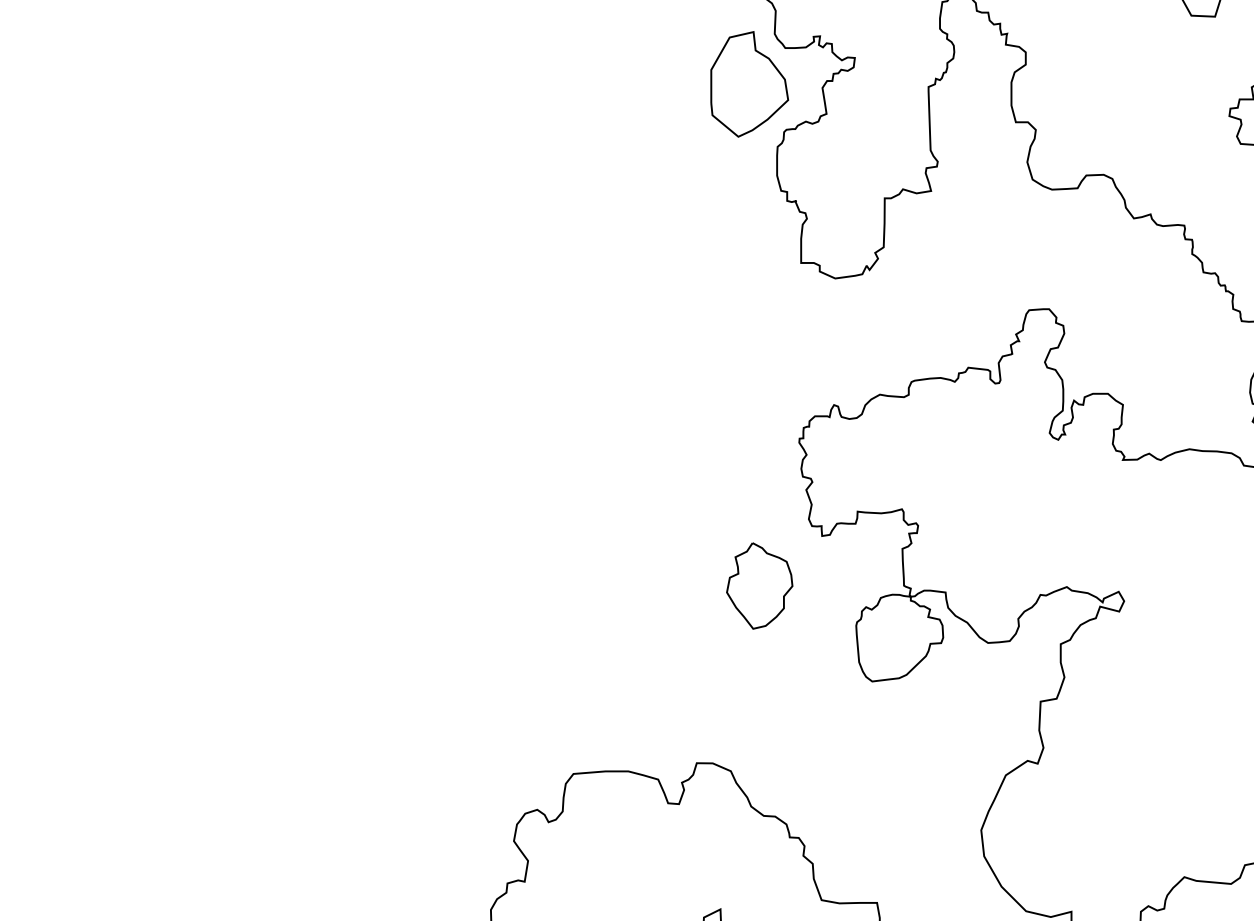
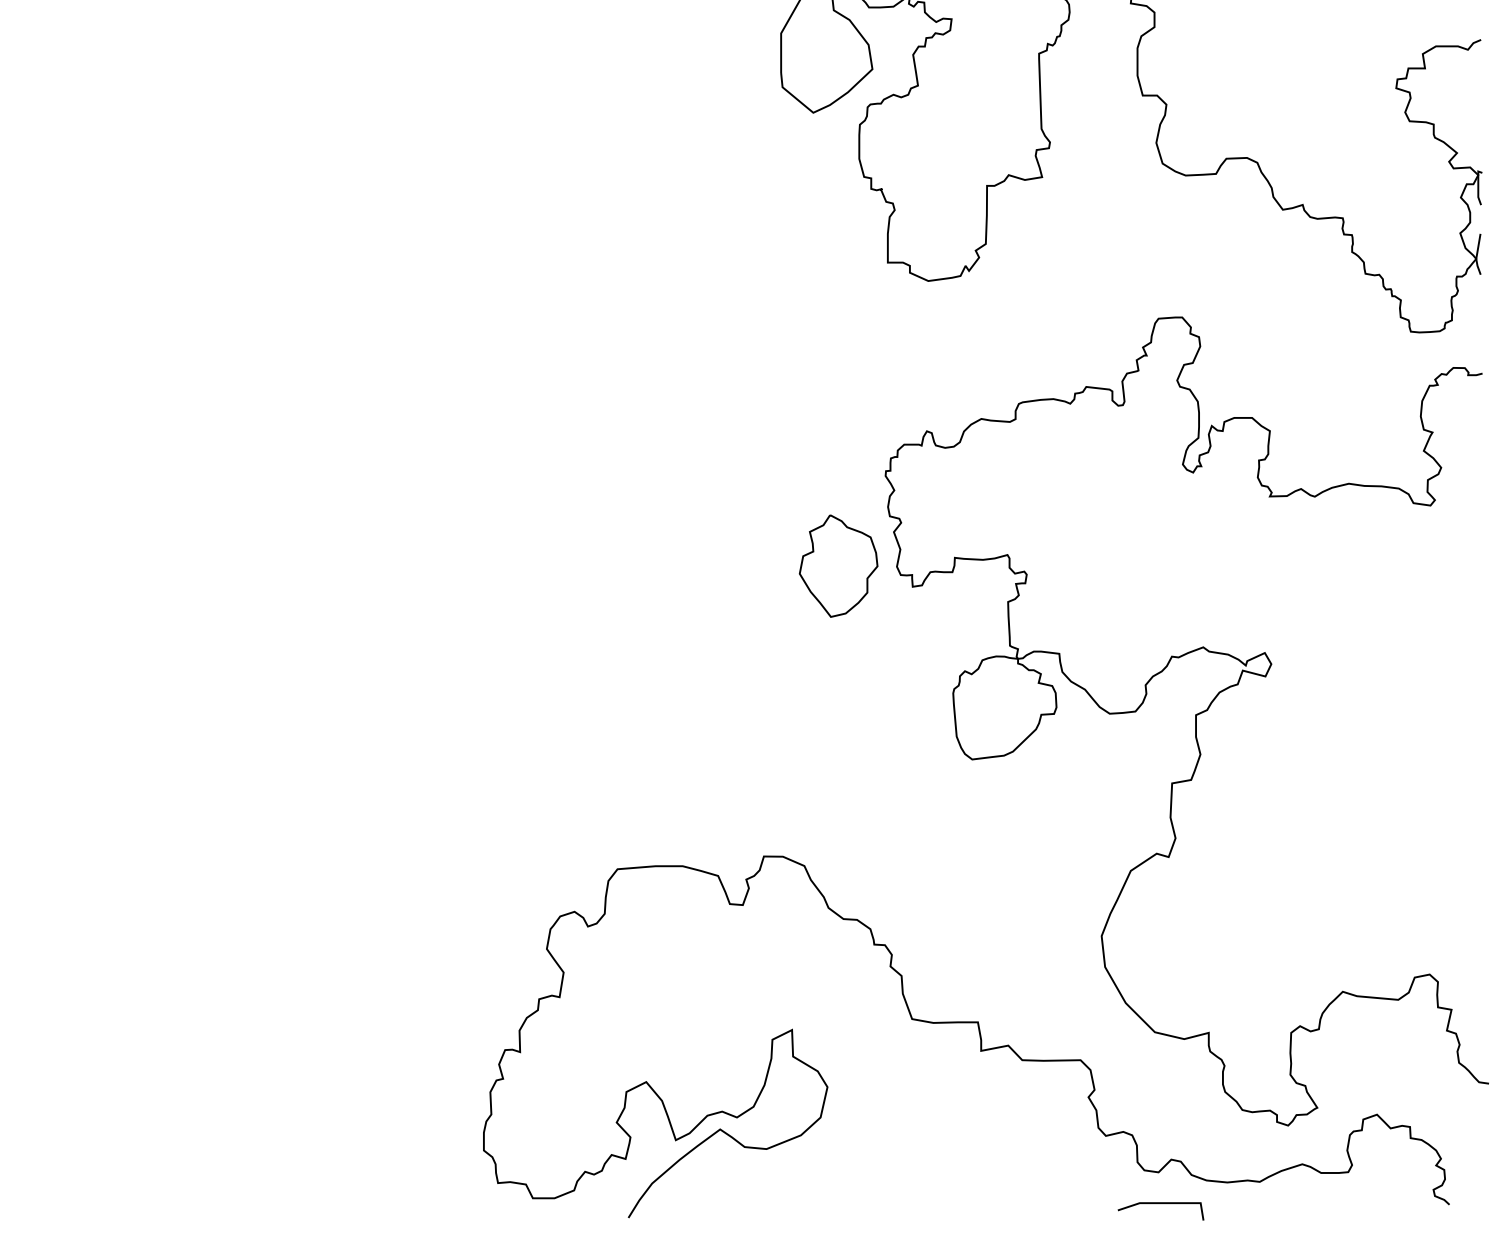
part: (759, 585) -> (838, 565), moved

